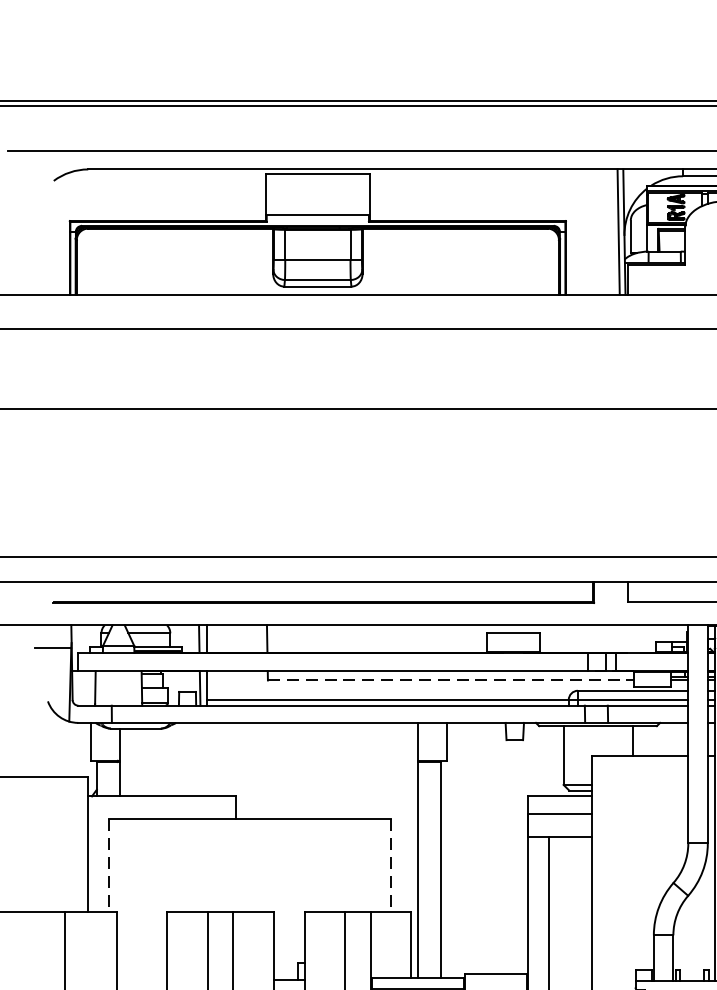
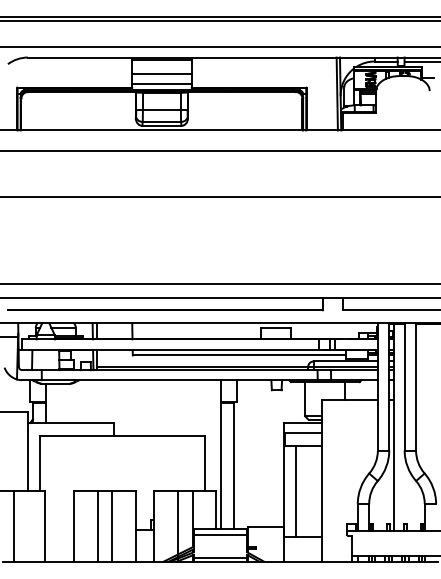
line: (317, 198) -> (161, 74), added
line: (450, 680) -> (239, 355), dashed -> solid
line: (109, 867) -> (40, 464), dashed -> solid
line: (390, 867) -> (204, 464), dashed -> solid

